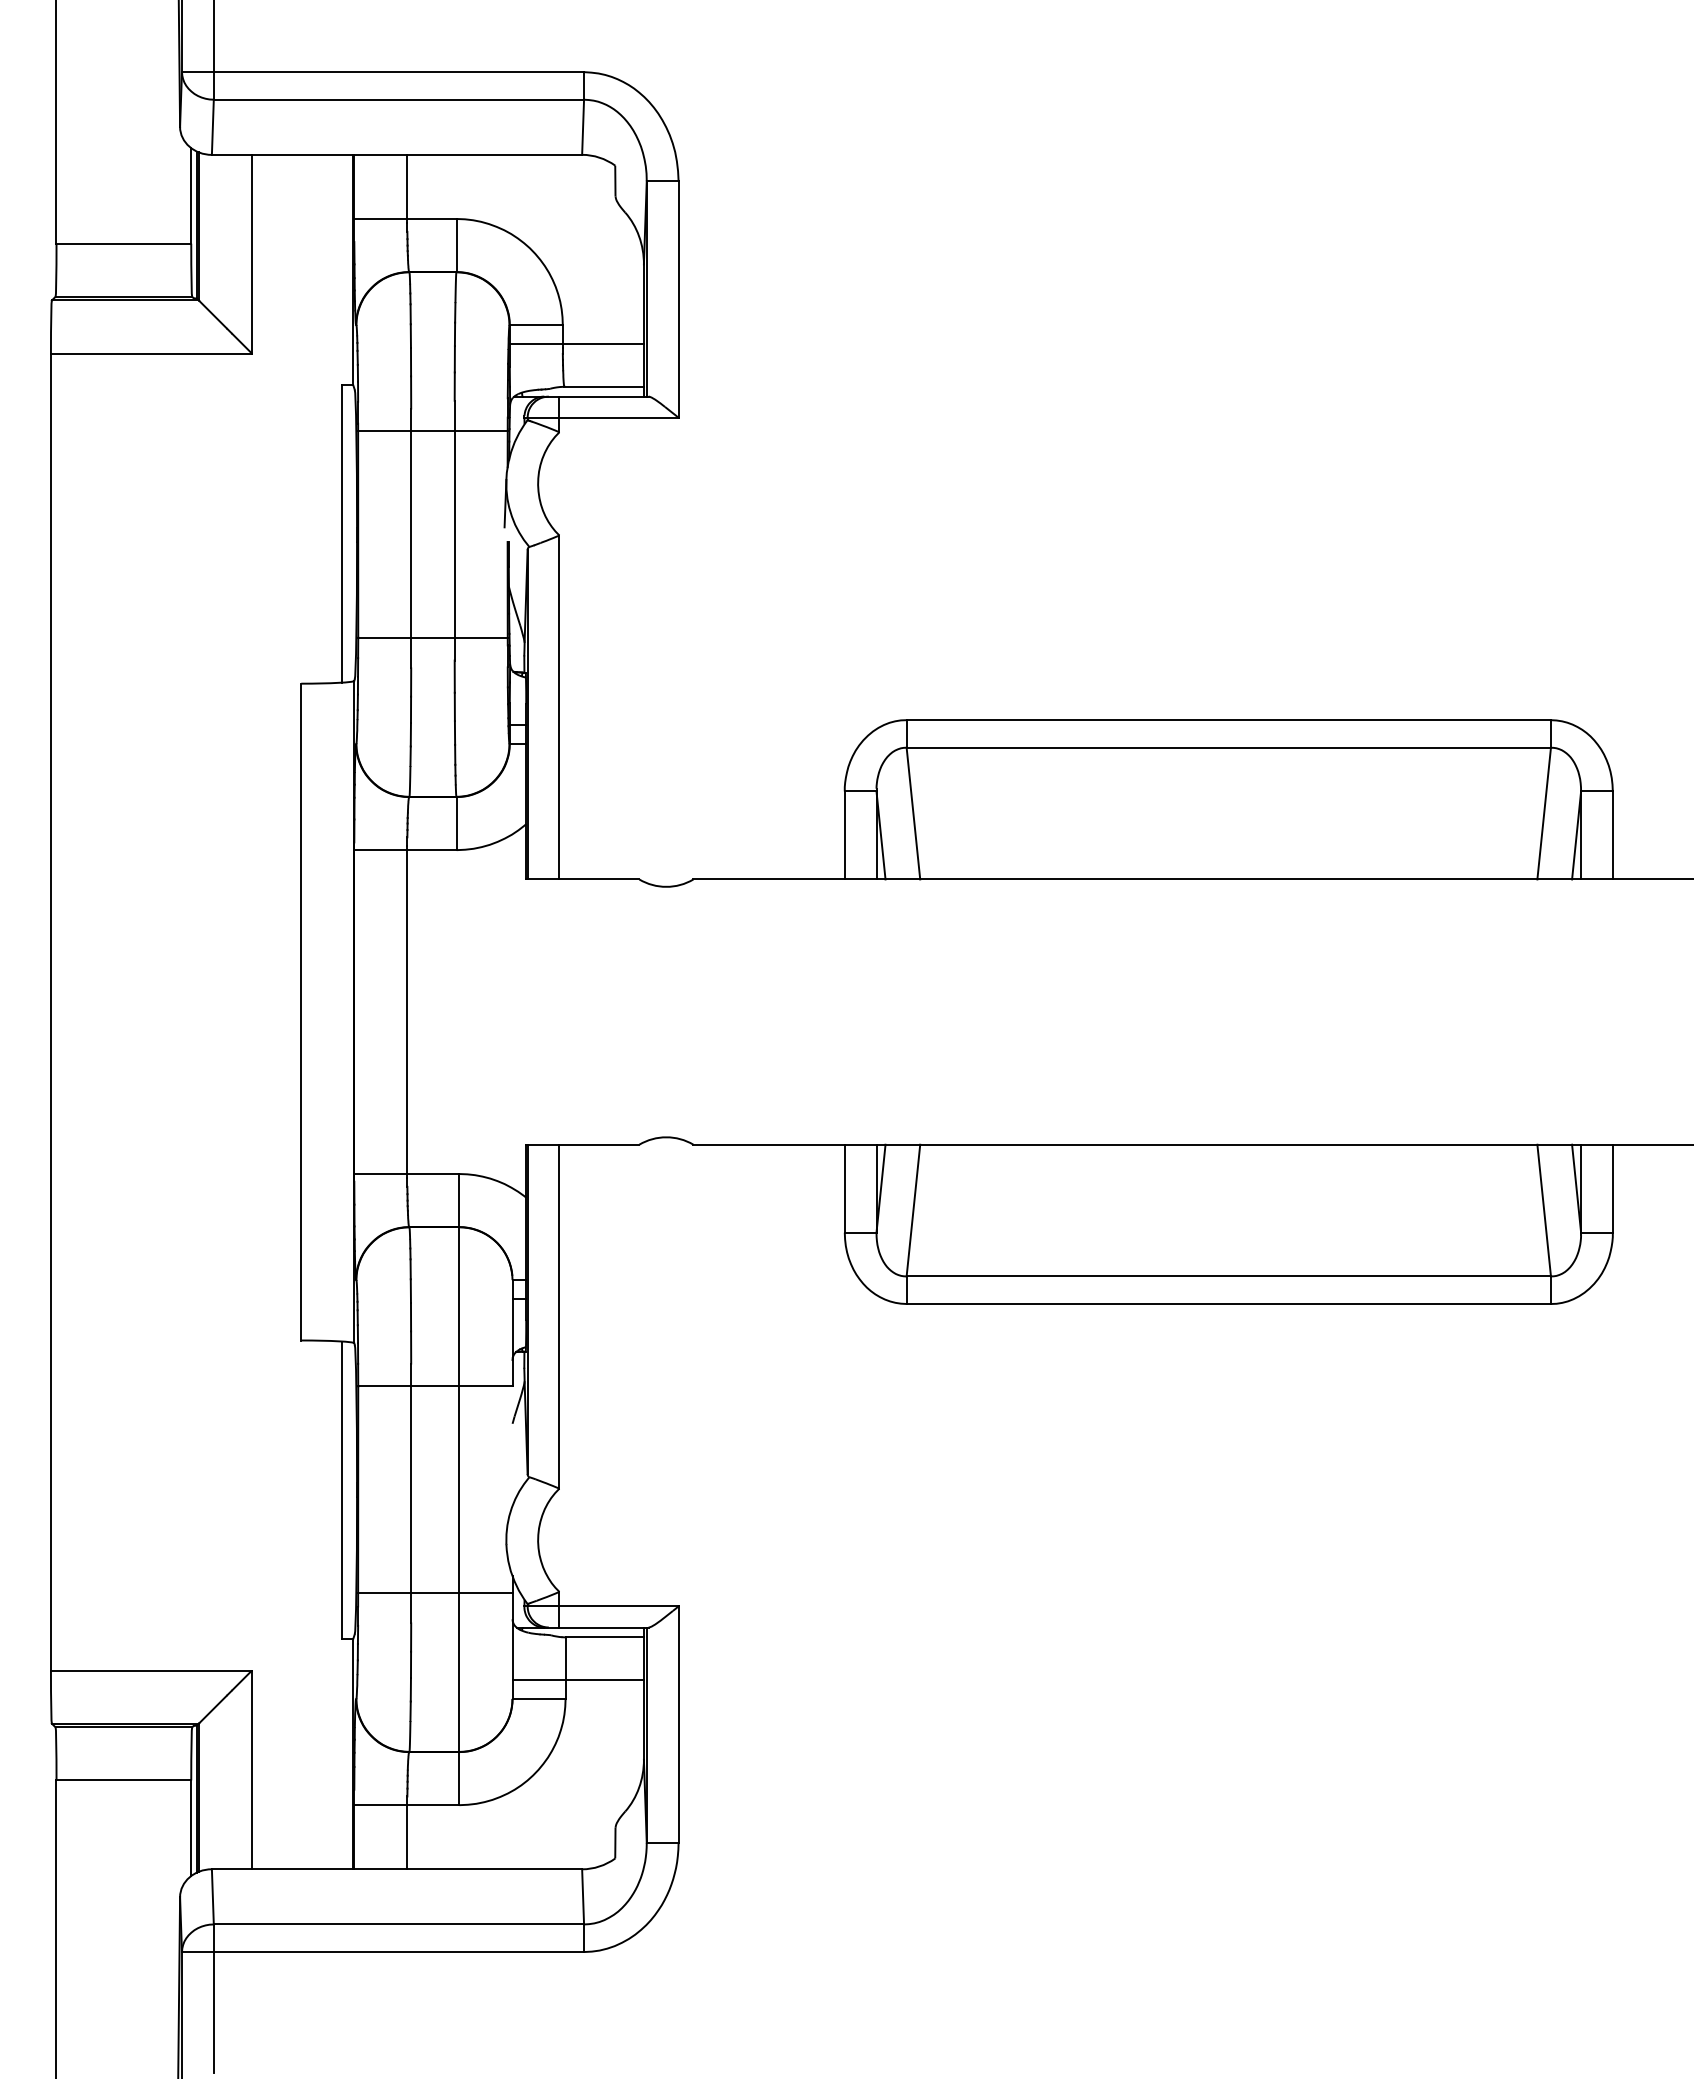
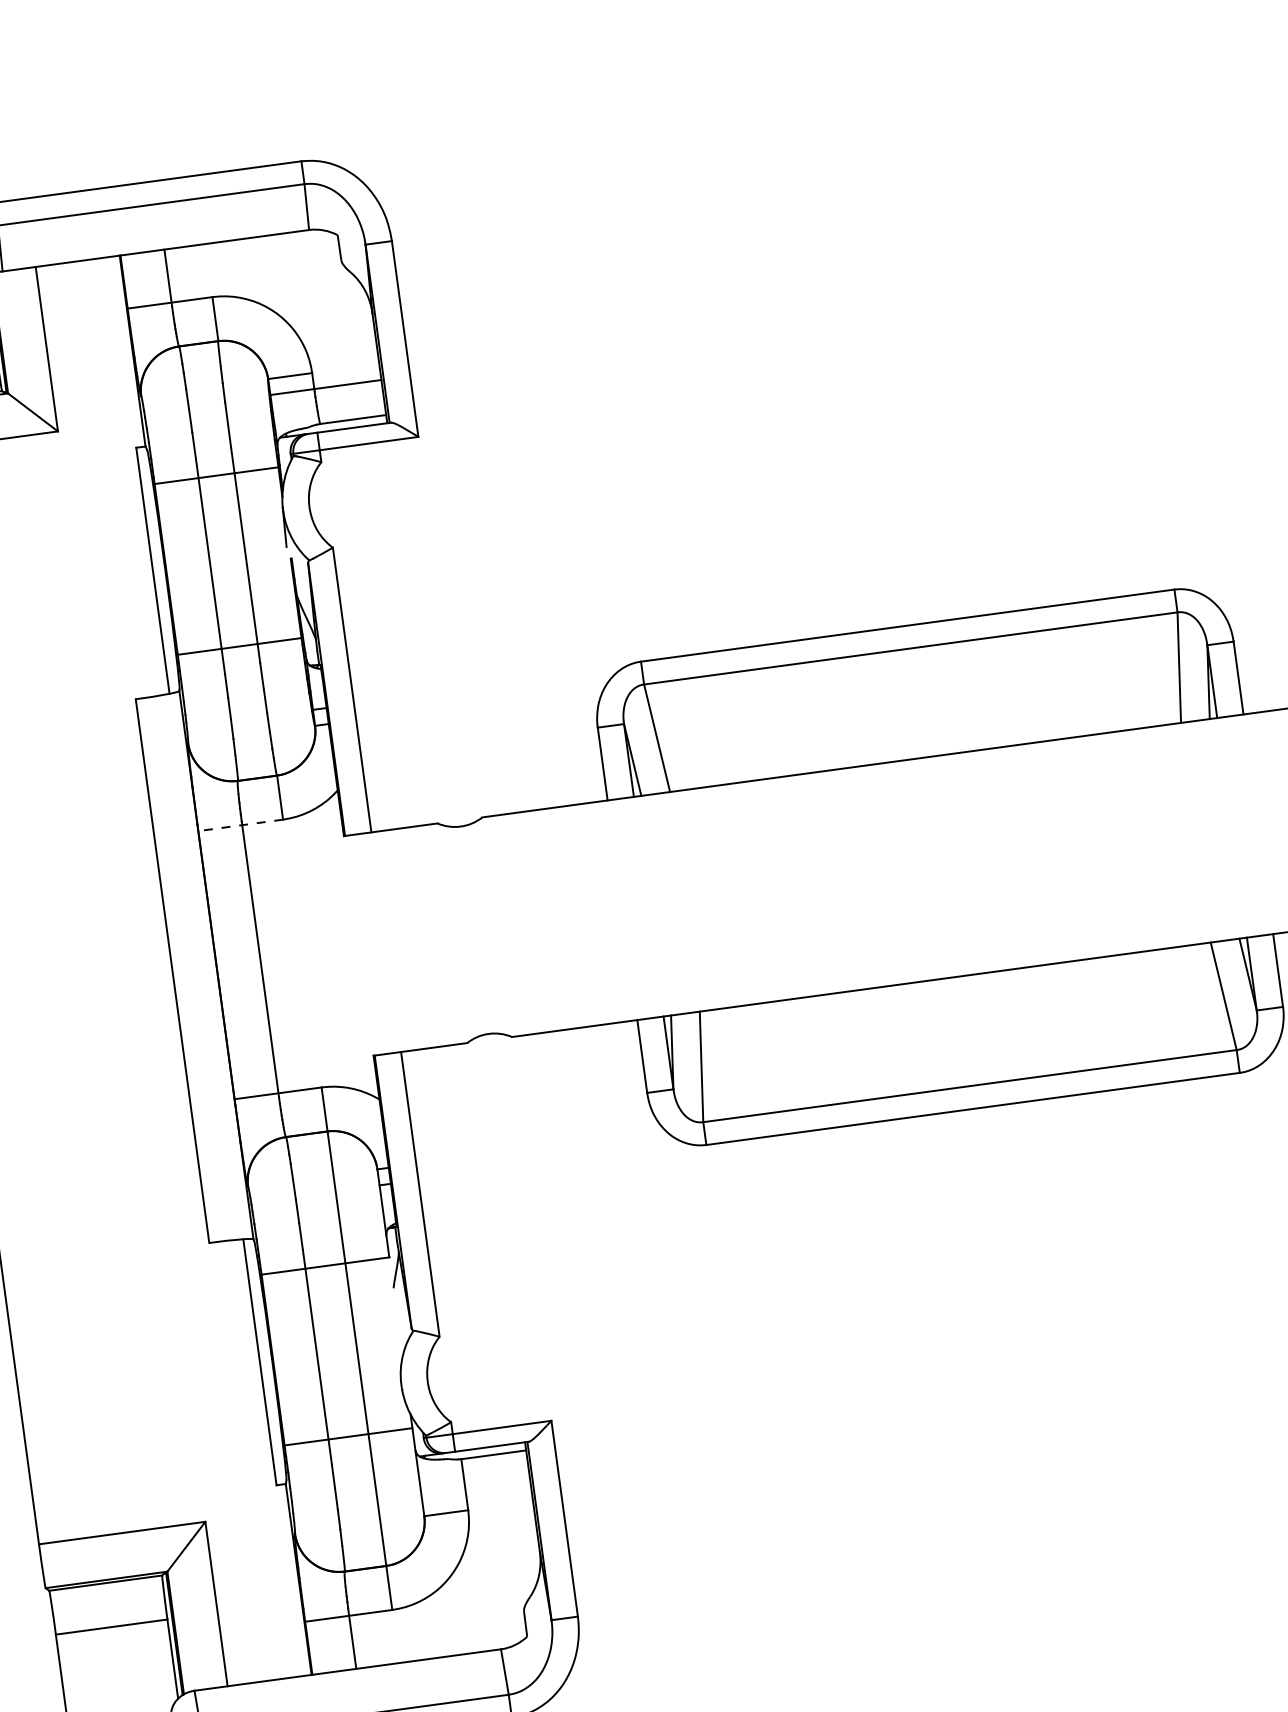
line: (405, 850) -> (240, 825), solid -> dashed
line: (577, 1679) -> (475, 1492), removed

